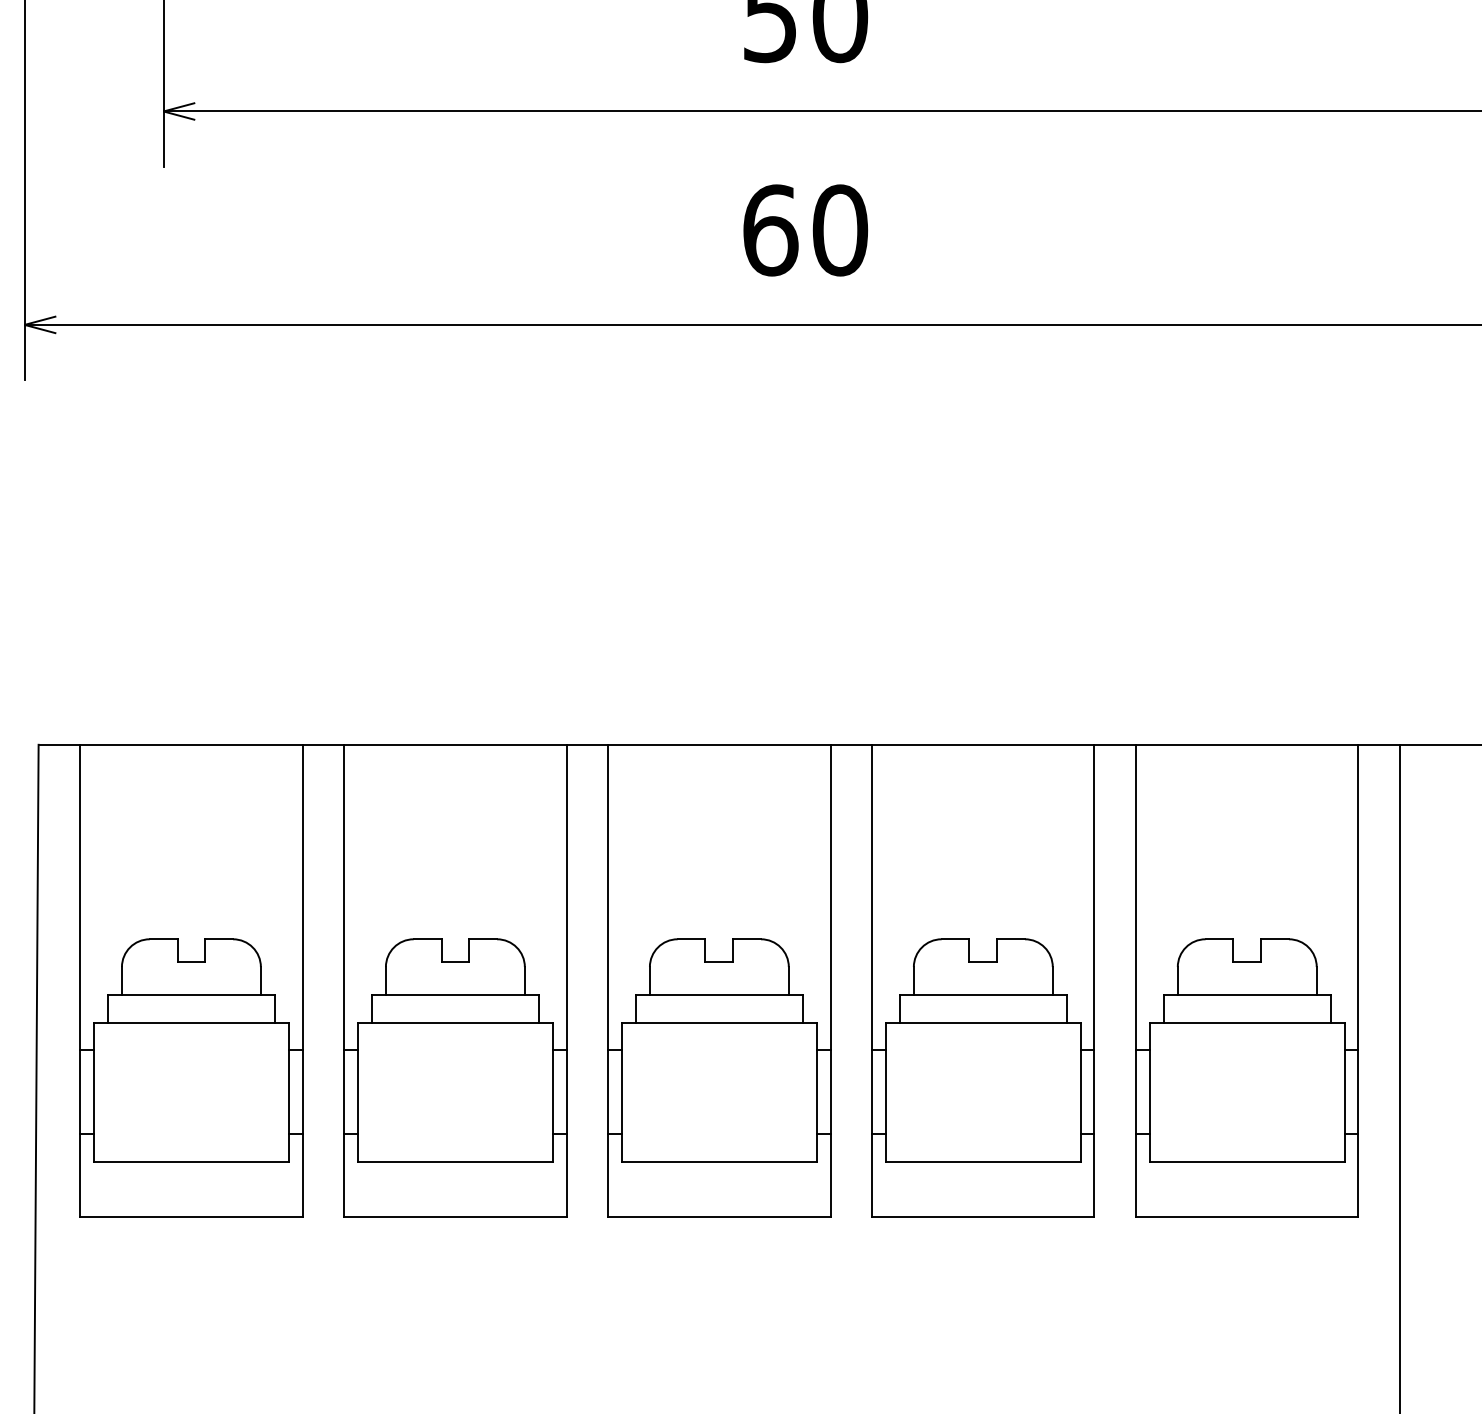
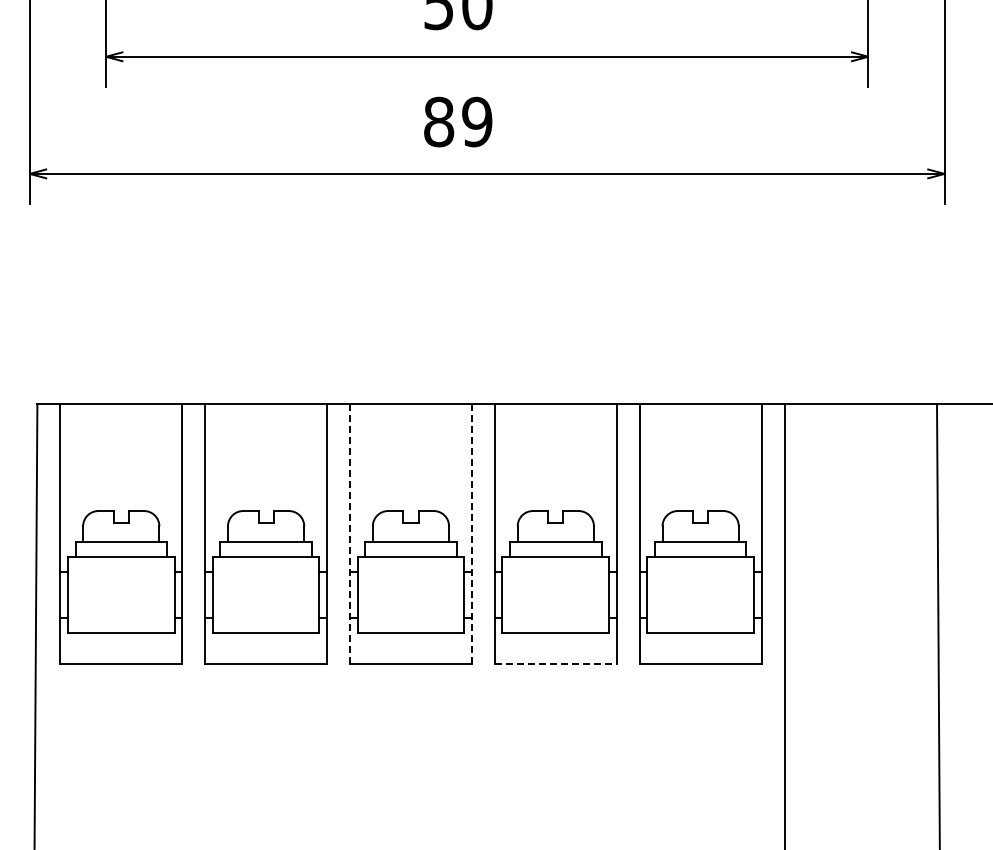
text: (805, 229) -> (458, 121), 60 -> 89
line: (607, 980) -> (349, 533), solid -> dashed
line: (829, 980) -> (471, 533), solid -> dashed
line: (982, 1217) -> (555, 663), solid -> dashed

